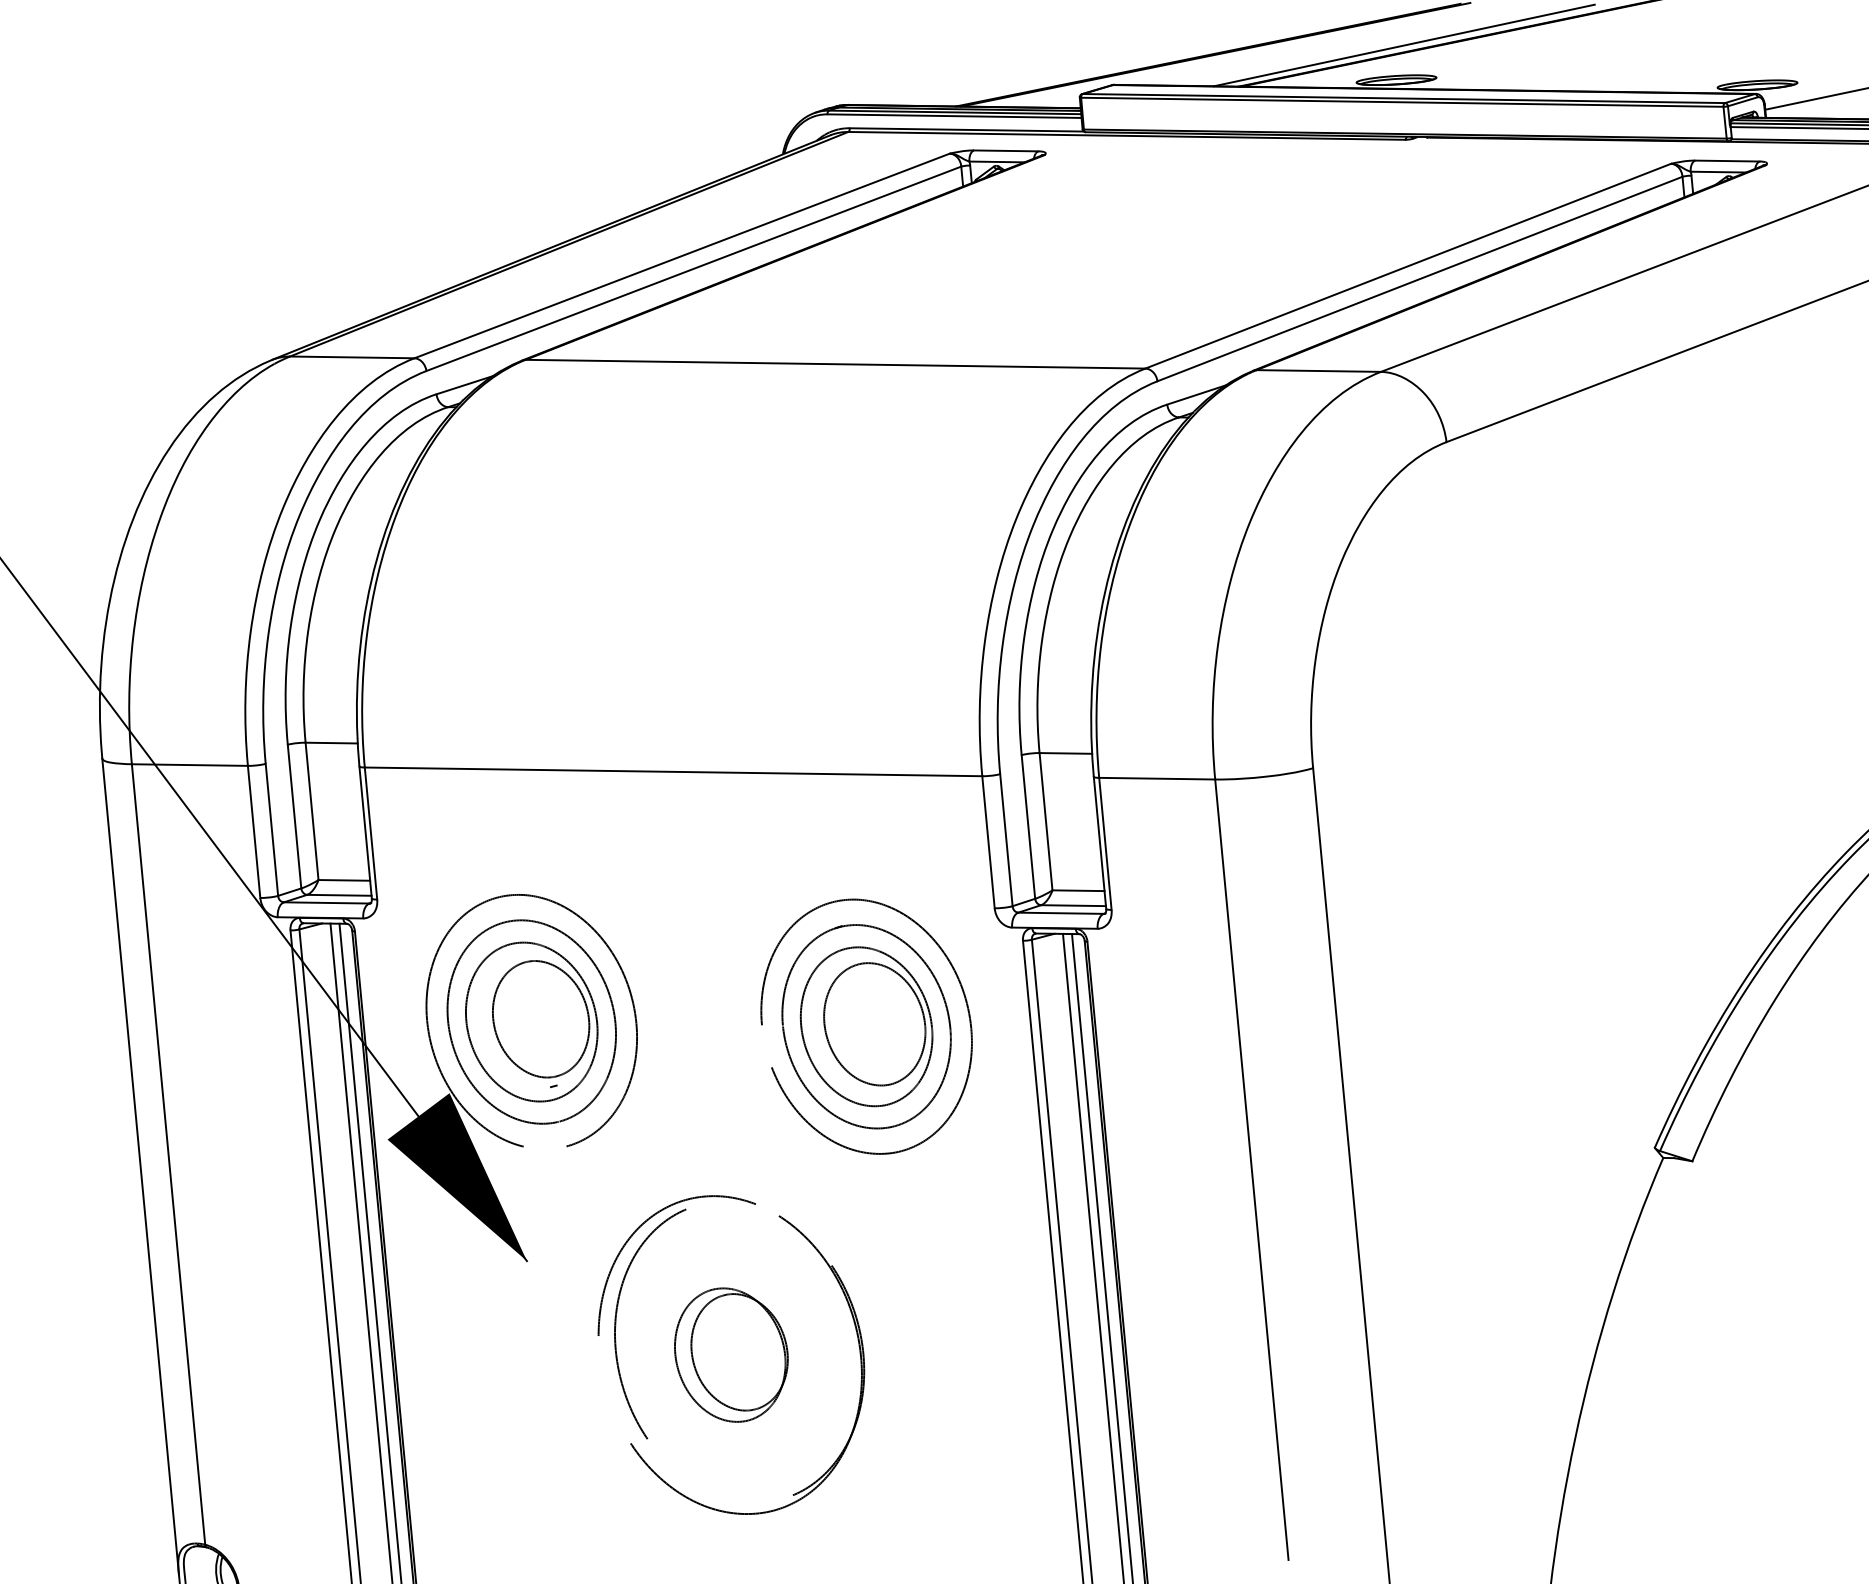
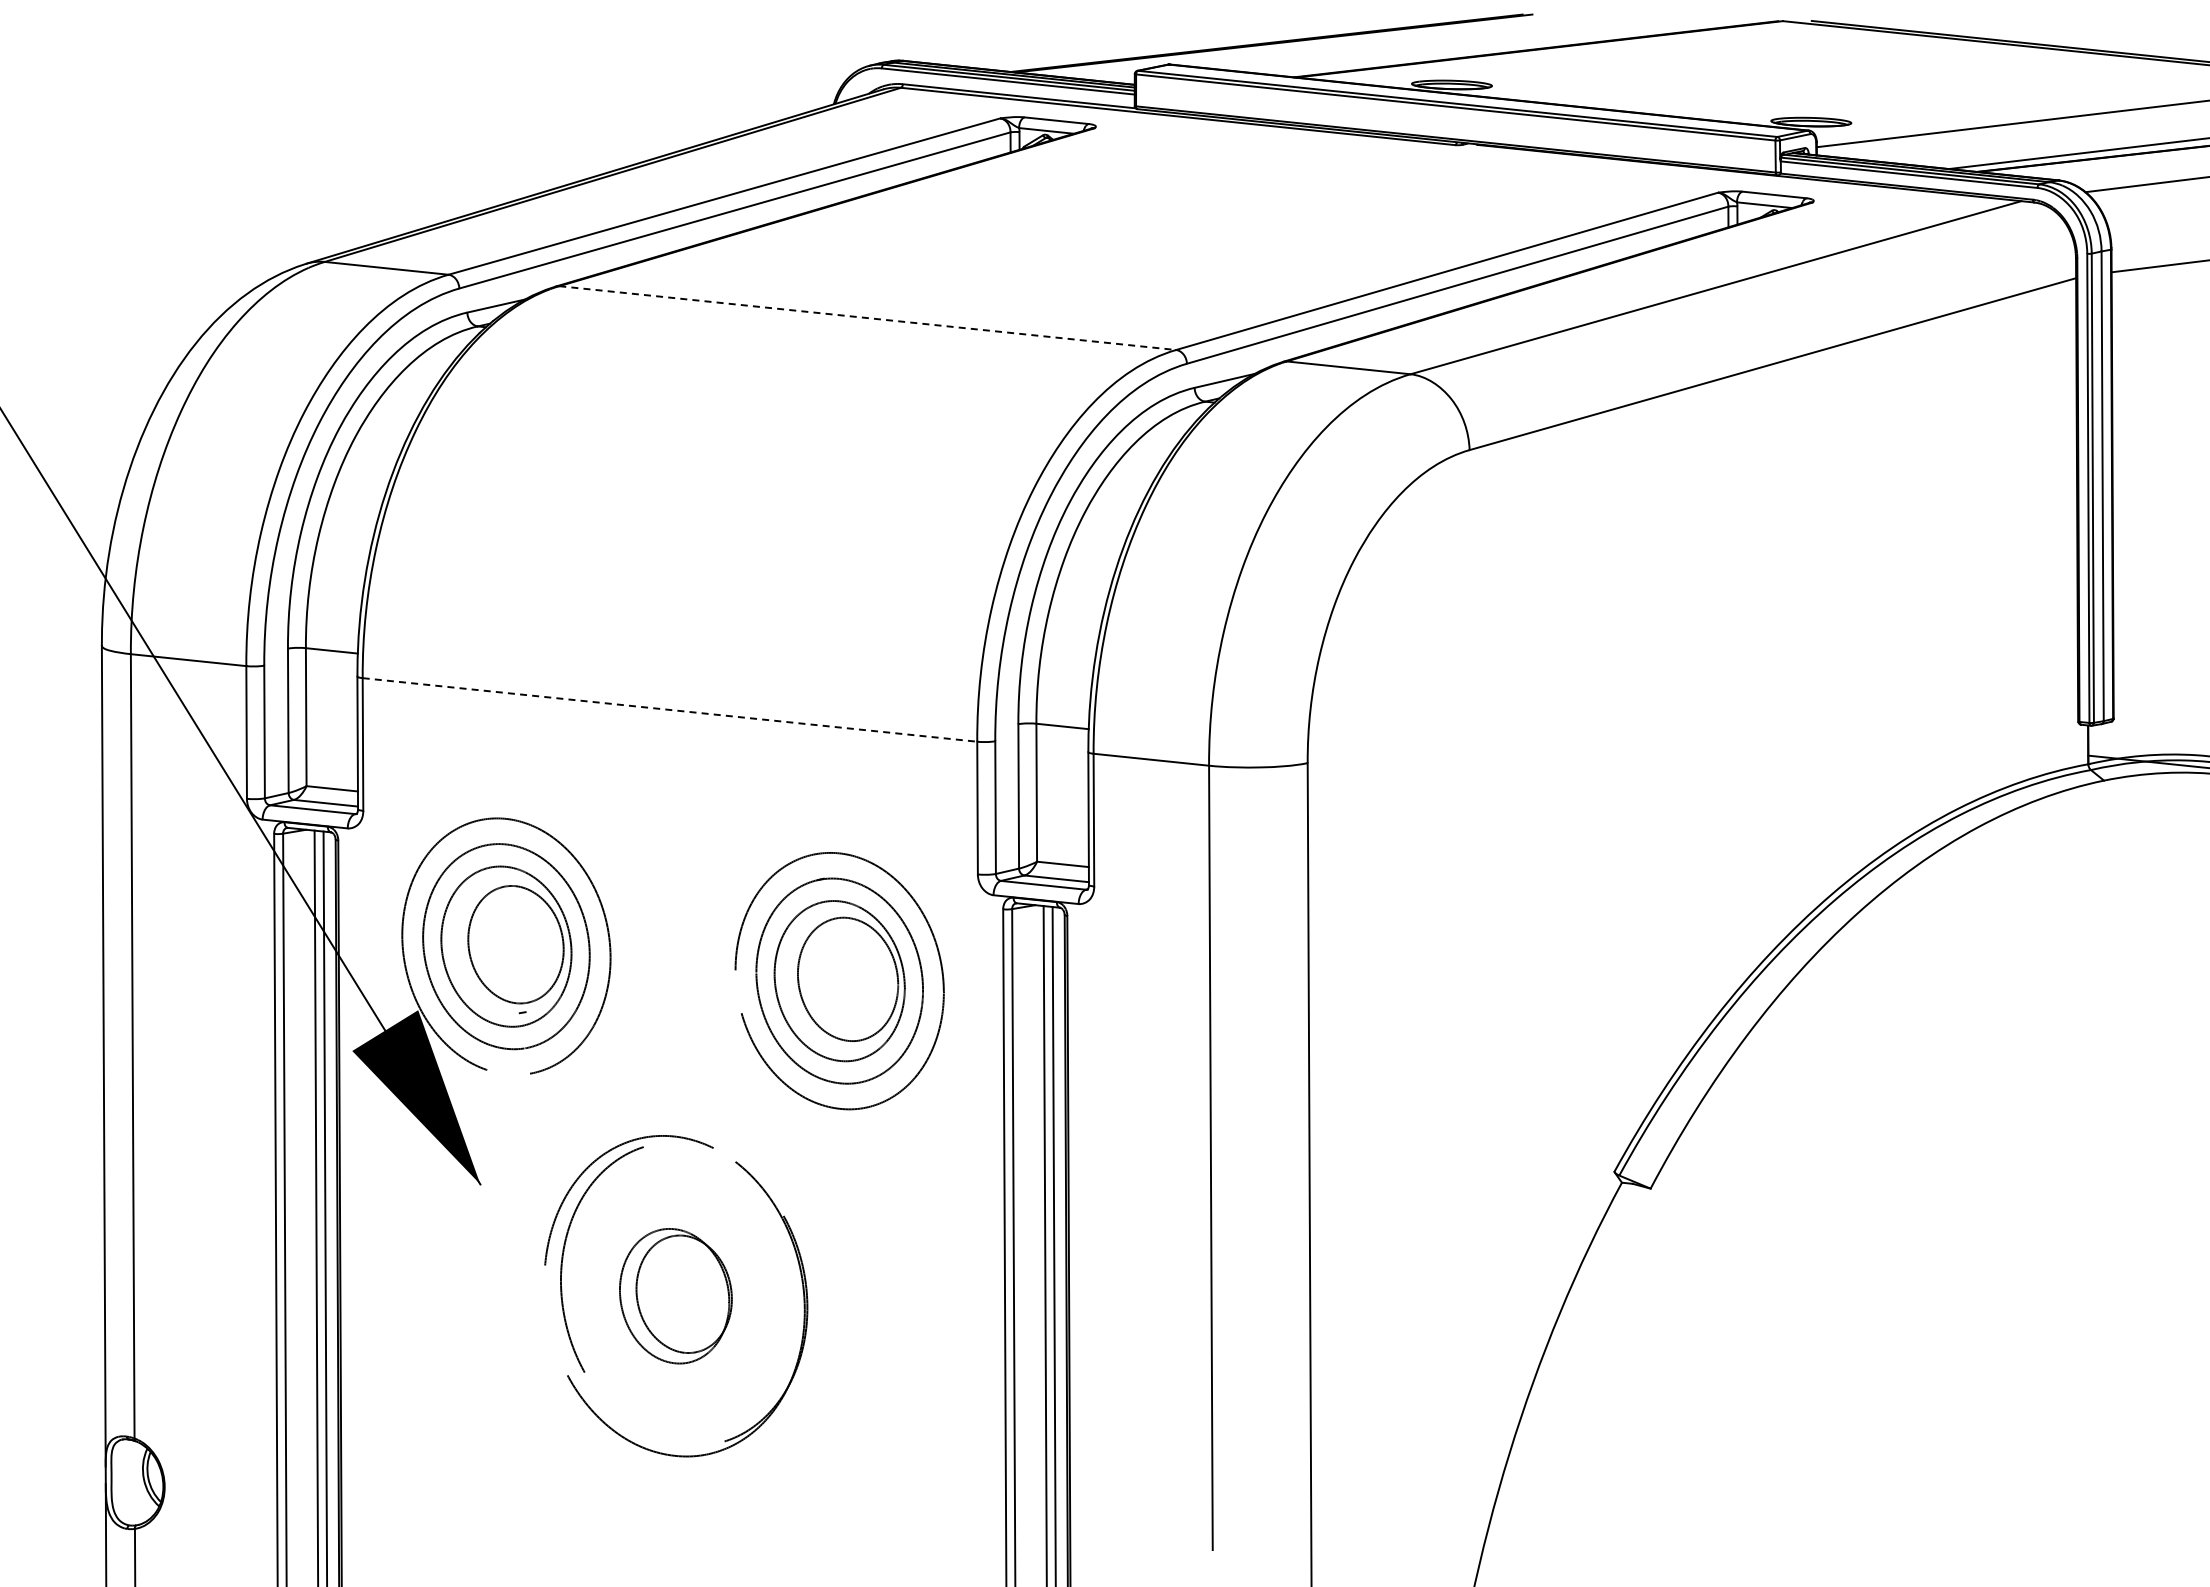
line: (1403, 44) -> (1462, 50), removed
line: (836, 364) -> (868, 318), solid -> dashed
line: (673, 771) -> (669, 709), solid -> dashed

